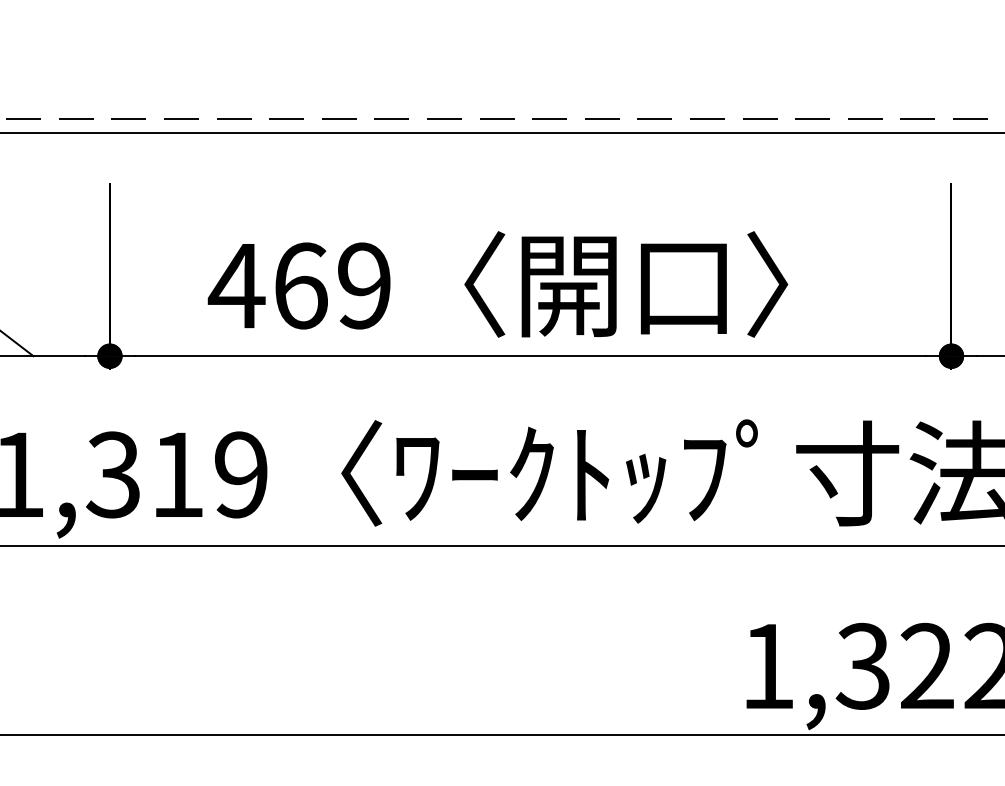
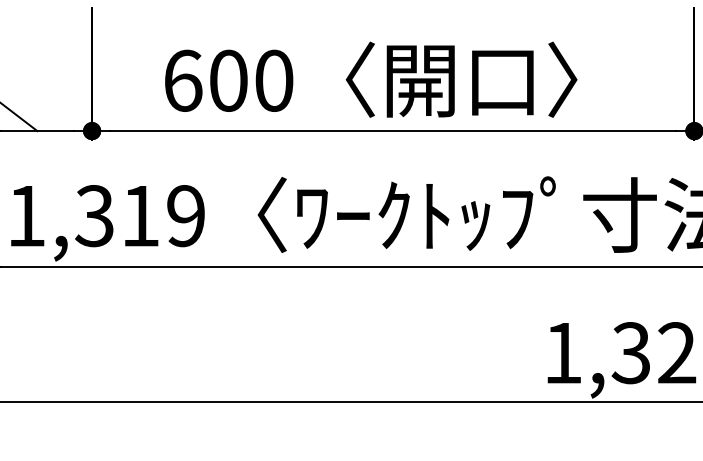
text: (298, 285) -> (227, 80), 469 -> 600

